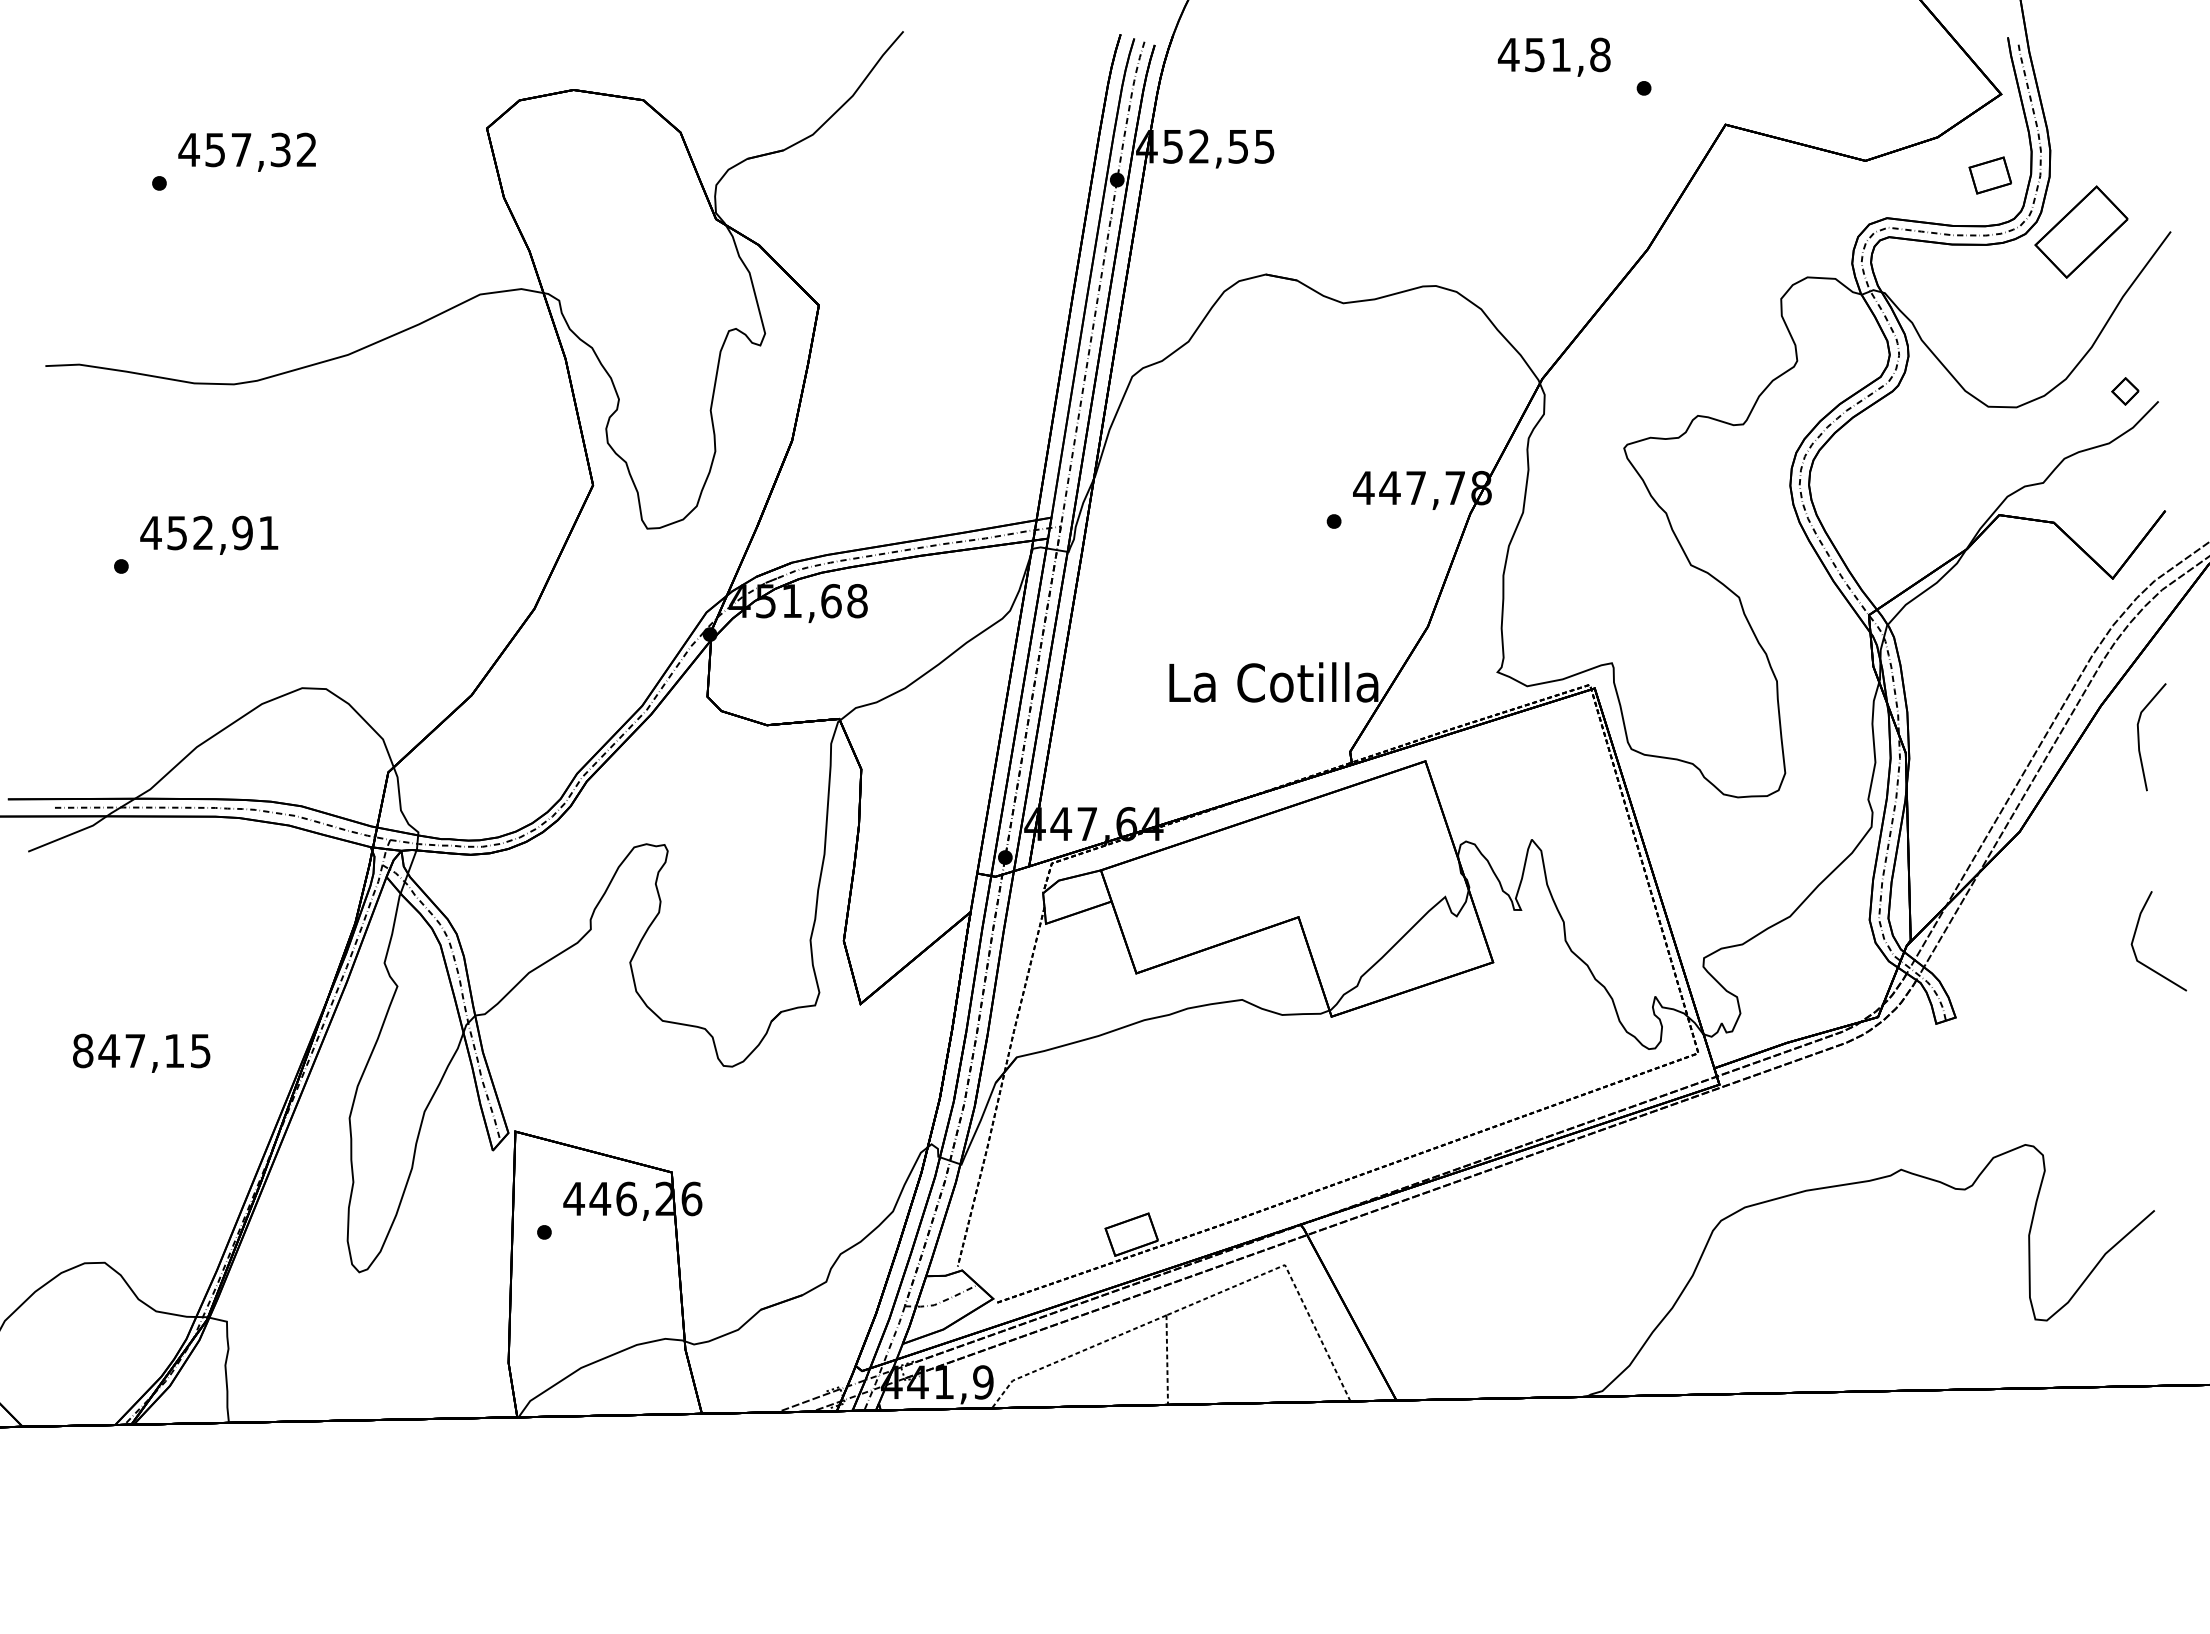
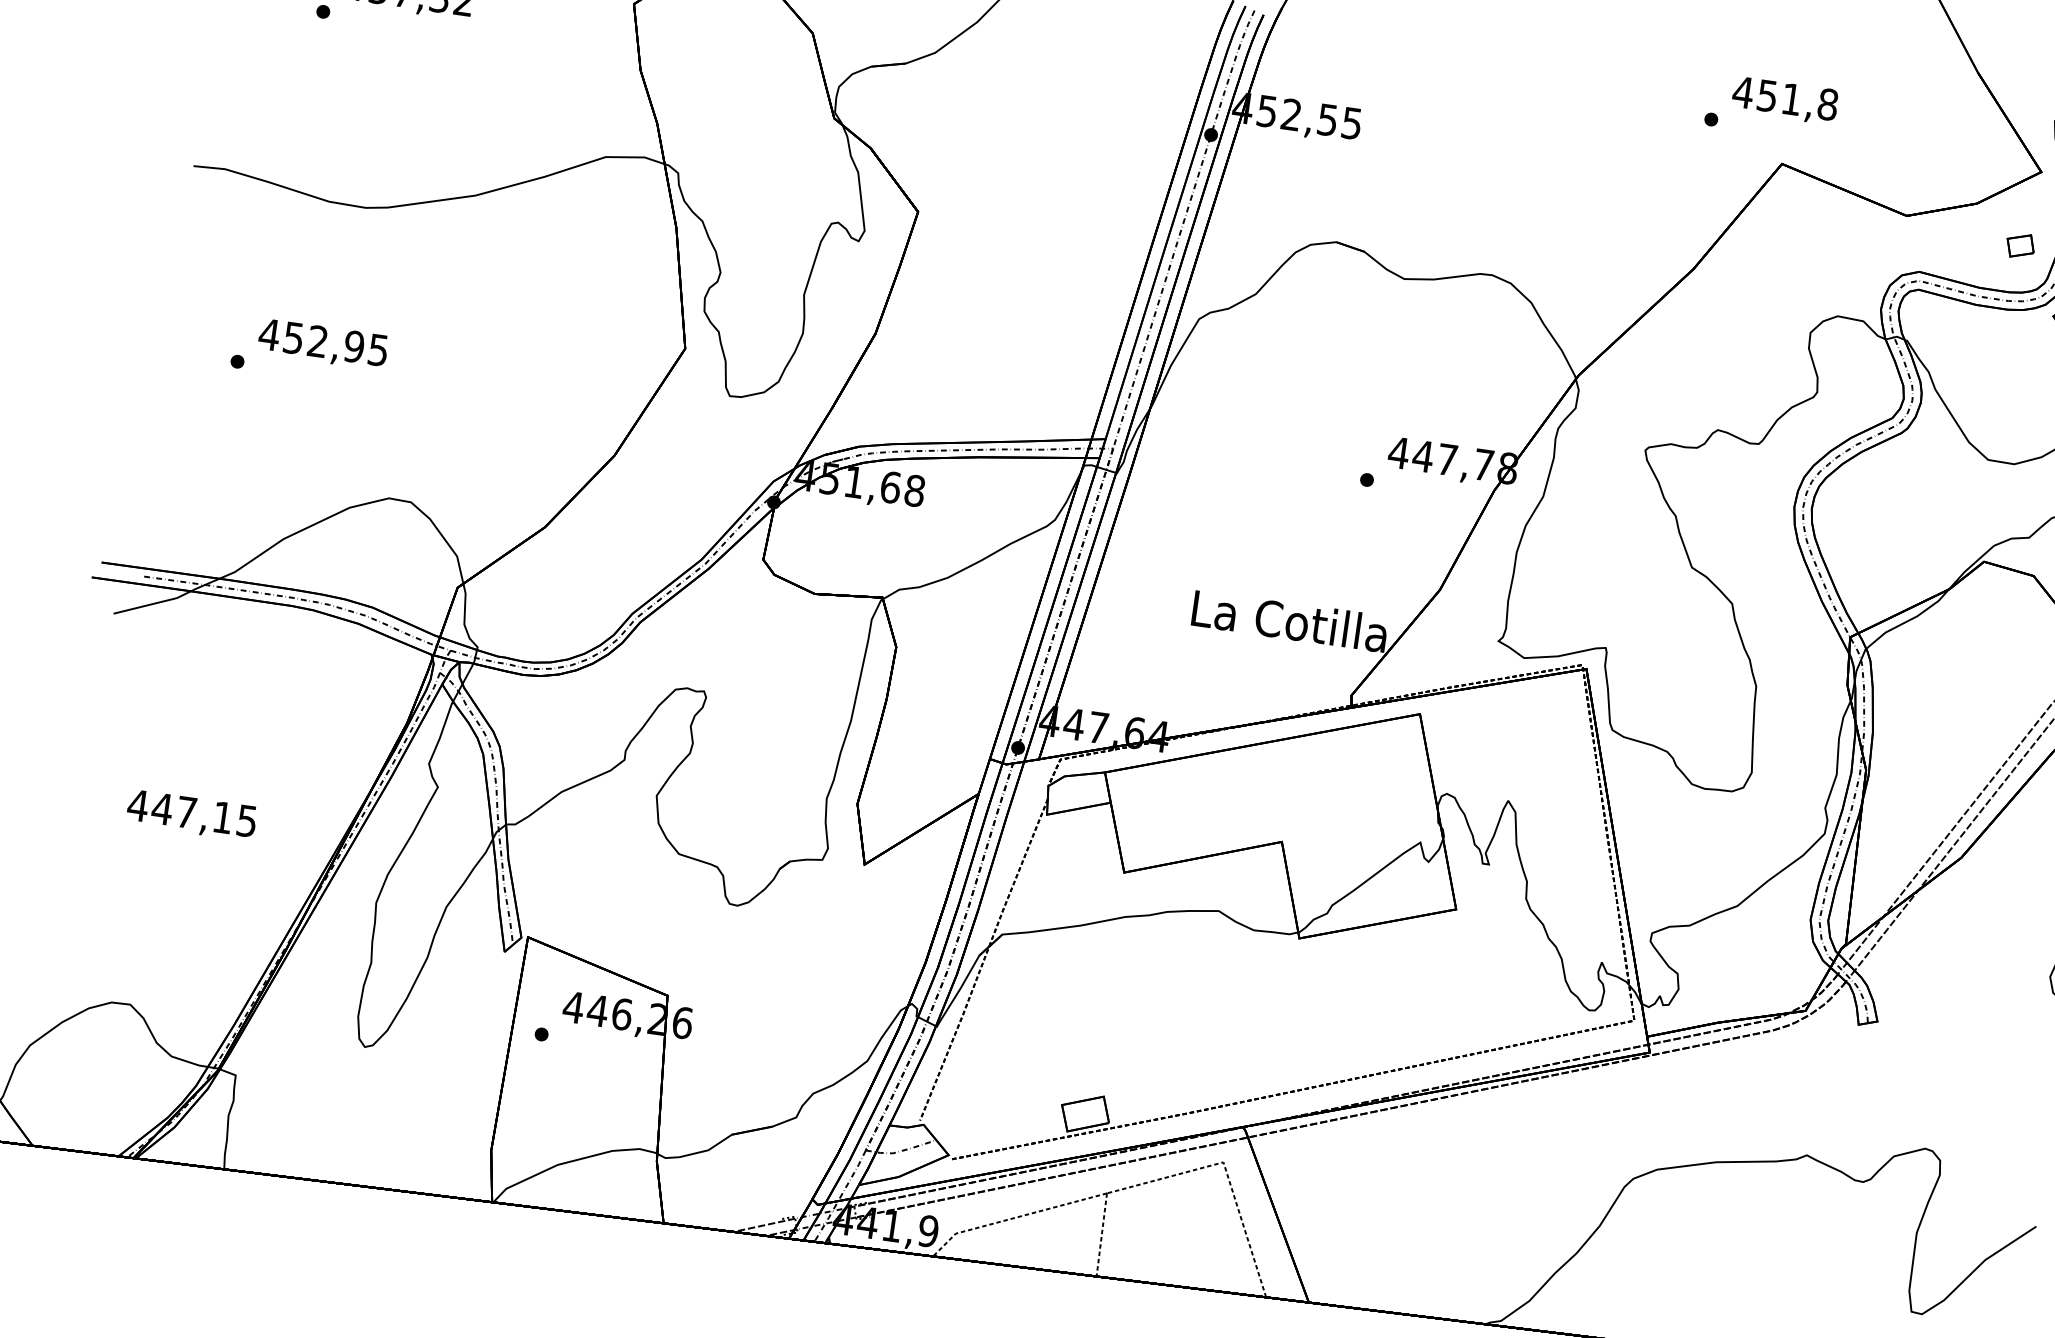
text: (1554, 56) -> (1785, 99), moved
part: (1990, 175) -> (2020, 245), size x0.71
text: (268, 533) -> (378, 350), 452,91 -> 452,95
text: (82, 1050) -> (137, 805), 847,15 -> 447,15

